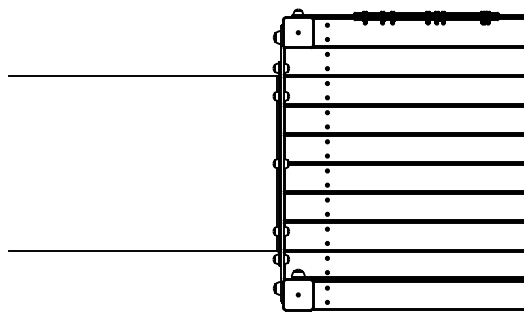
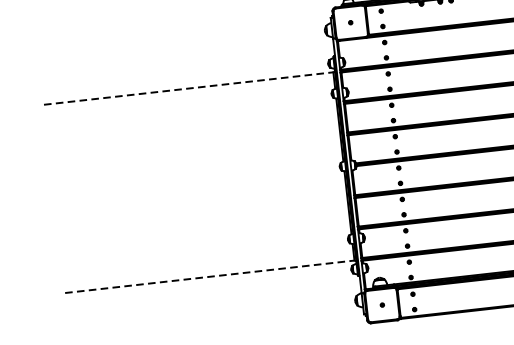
line: (143, 76) -> (189, 88), solid -> dashed
line: (143, 251) -> (210, 277), solid -> dashed

